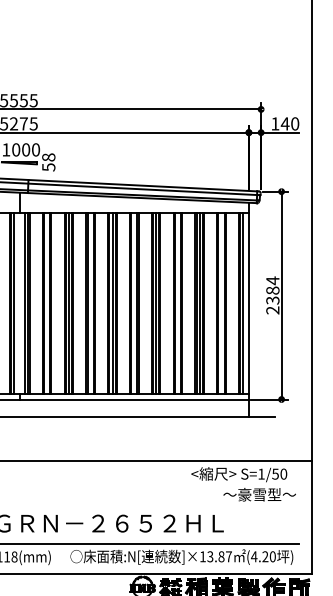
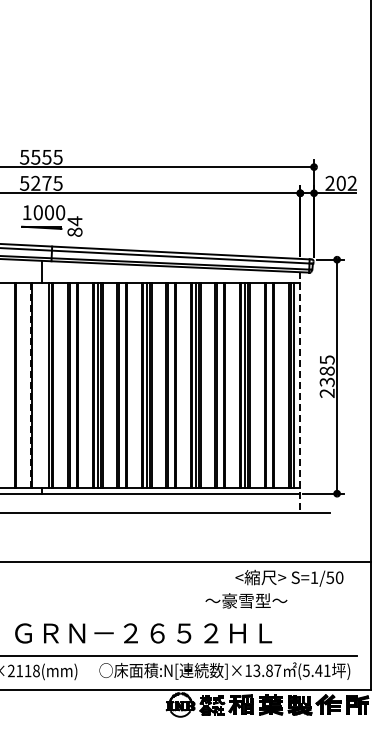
text: (284, 123) -> (340, 182), 140 -> 202
text: (48, 162) -> (74, 226), 58 -> 84
text: (273, 281) -> (327, 360), 2384 -> 2385
line: (9, 303) -> (30, 385), solid -> dashed
line: (13, 303) -> (35, 385), removed
line: (249, 309) -> (300, 392), solid -> dashed
text: (259, 494) -> (246, 600), moved
text: (263, 556) -> (316, 670), (4.20 -> (5.41

